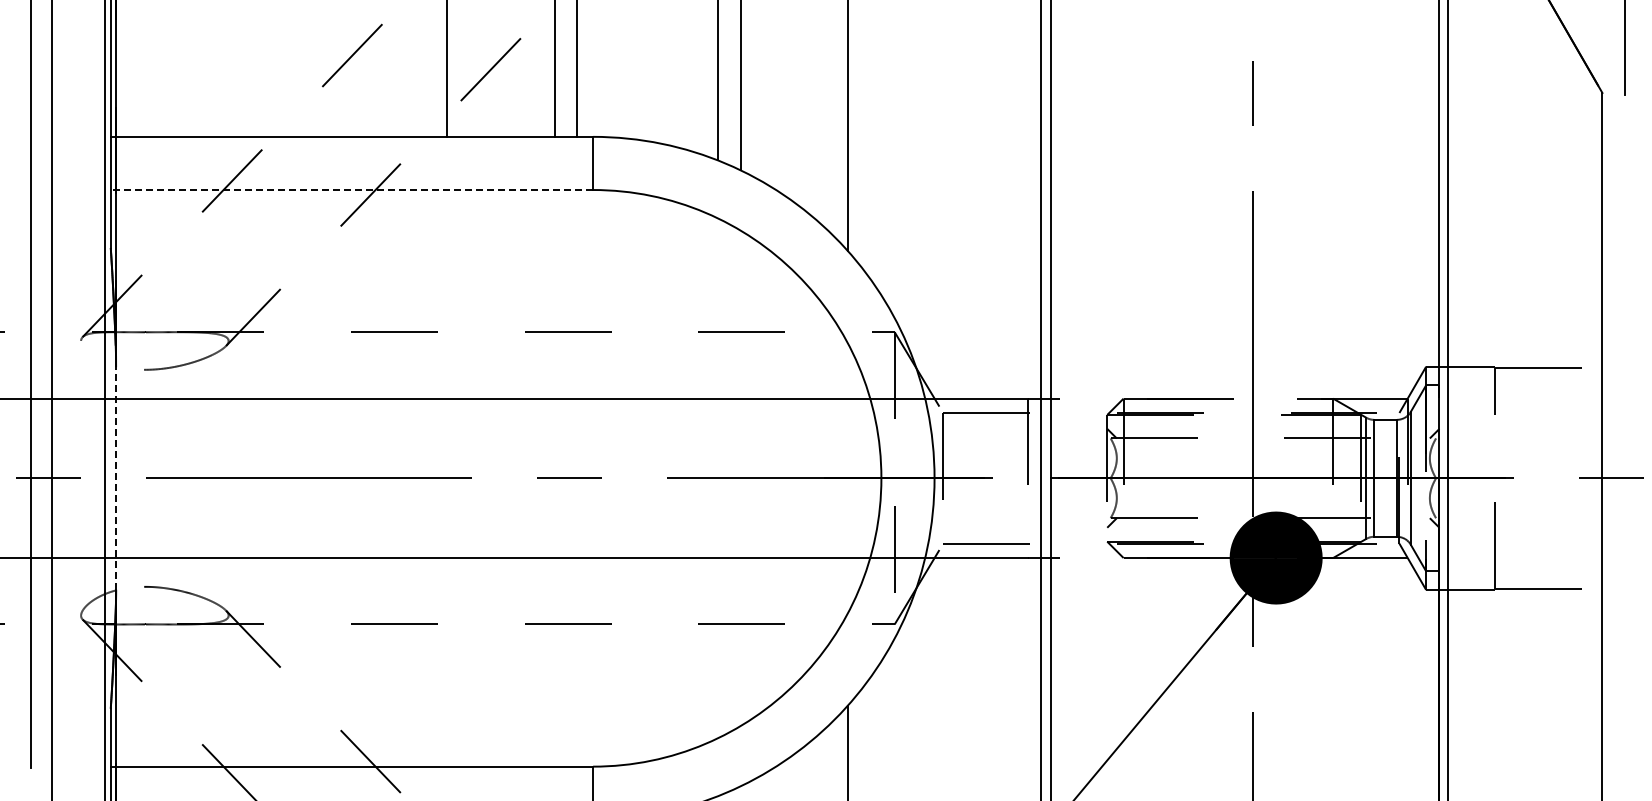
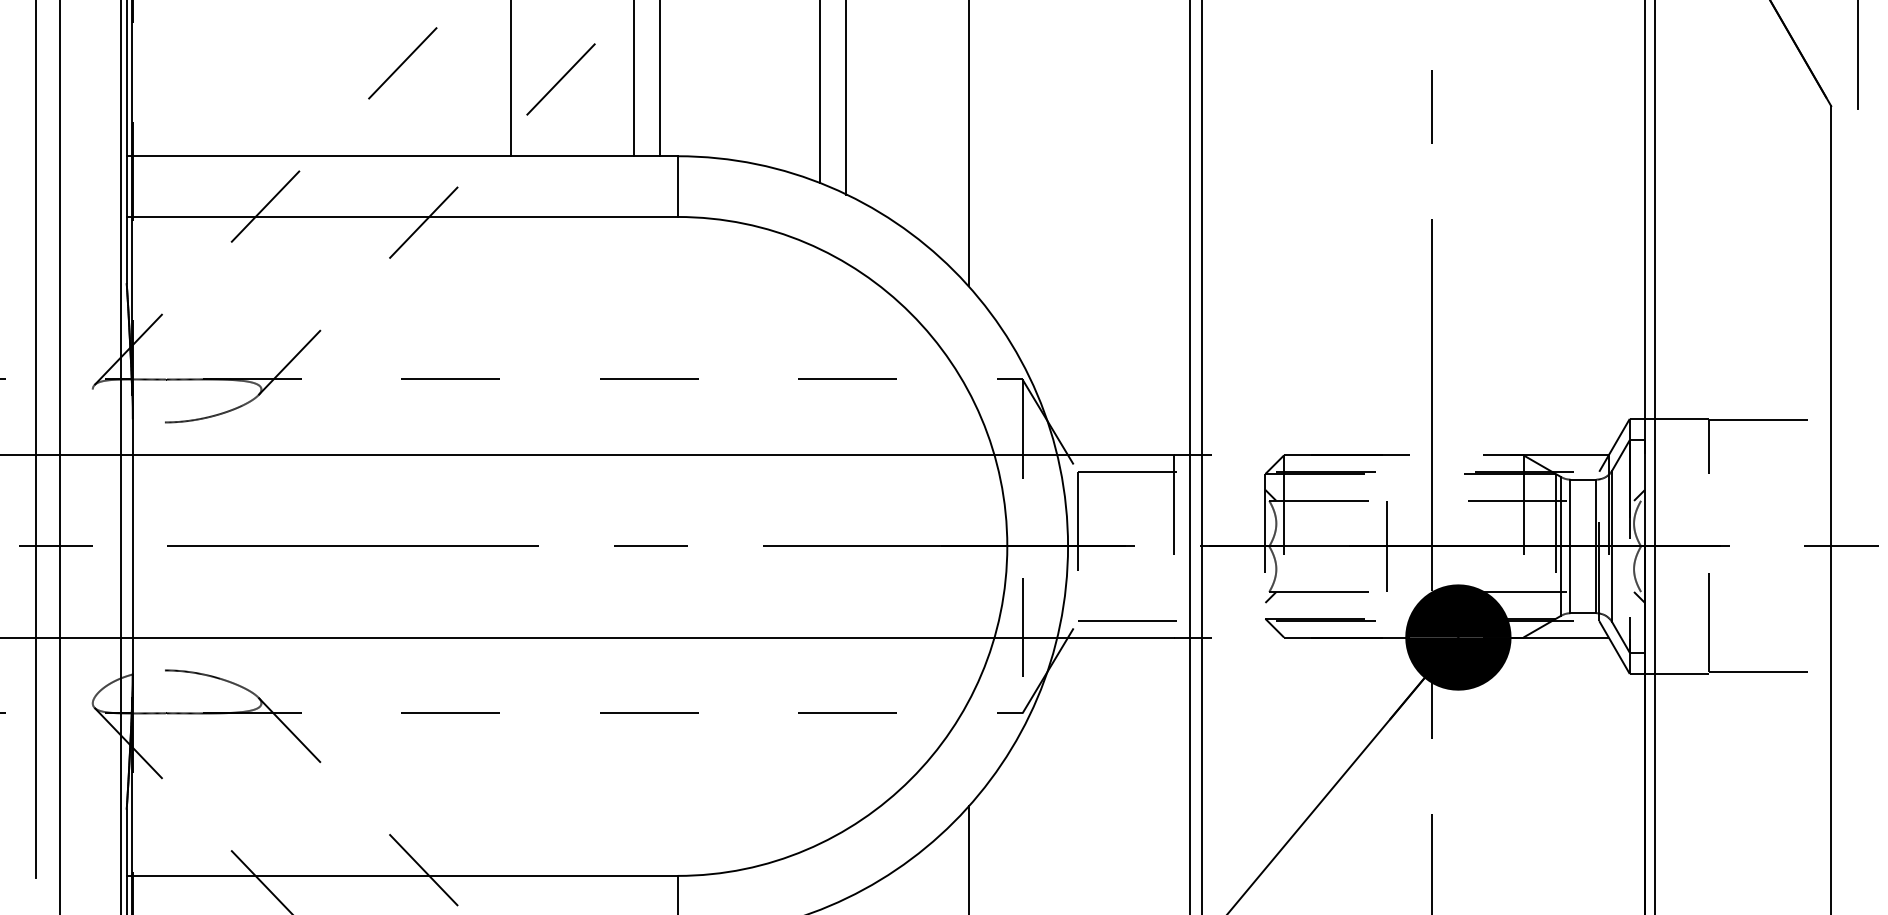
line: (351, 190) -> (401, 217), dashed -> solid
line: (116, 477) -> (133, 545), dashed -> solid
line: (1213, 478) -> (1386, 546), added

